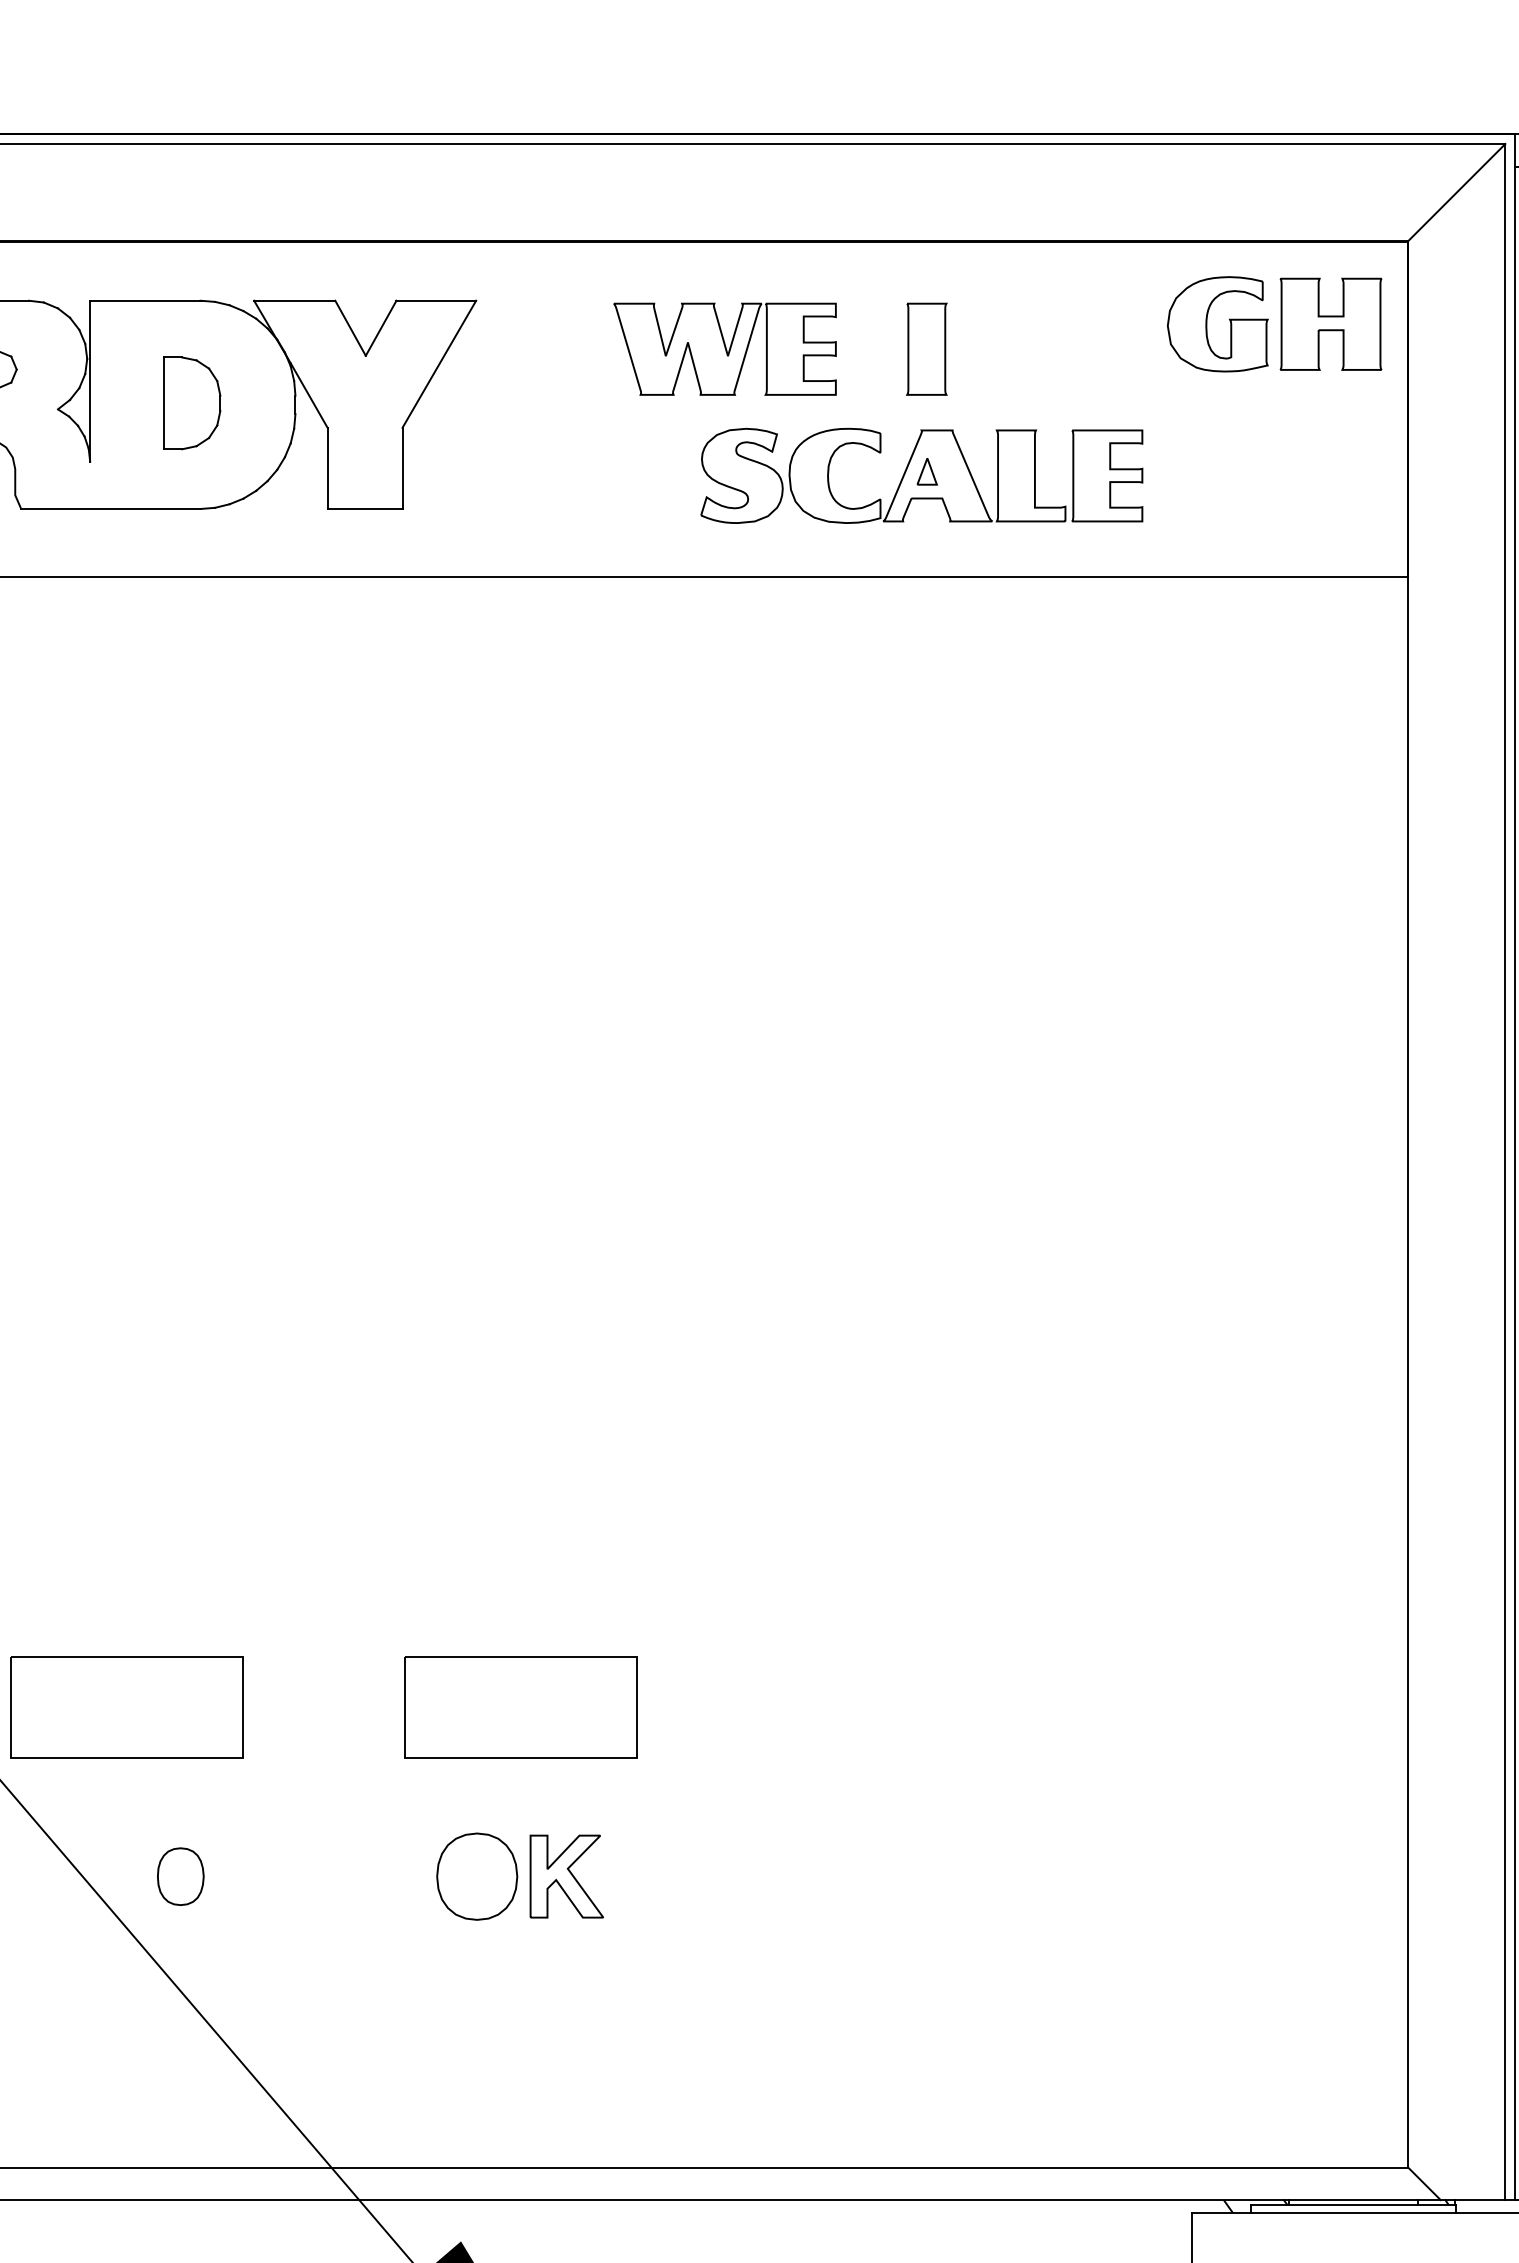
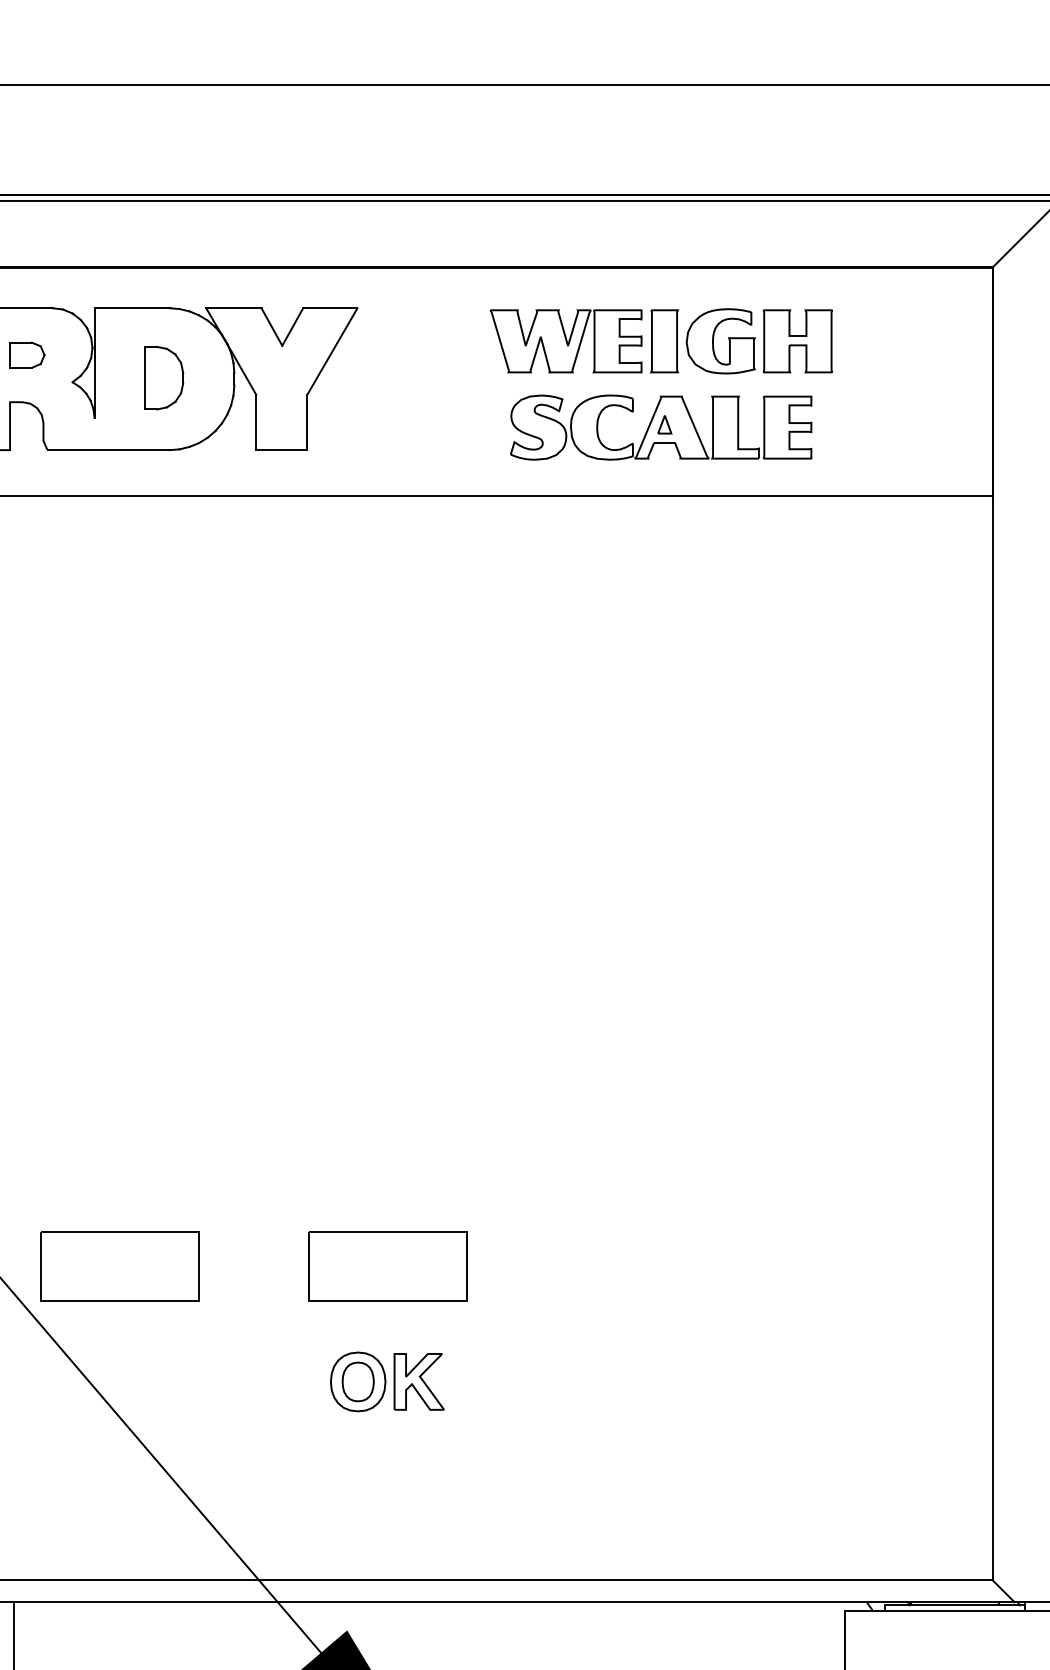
part: (1273, 324) -> (758, 341), moved
part: (724, 349) -> (565, 341), moved
part: (179, 1876) -> (357, 1381), moved

